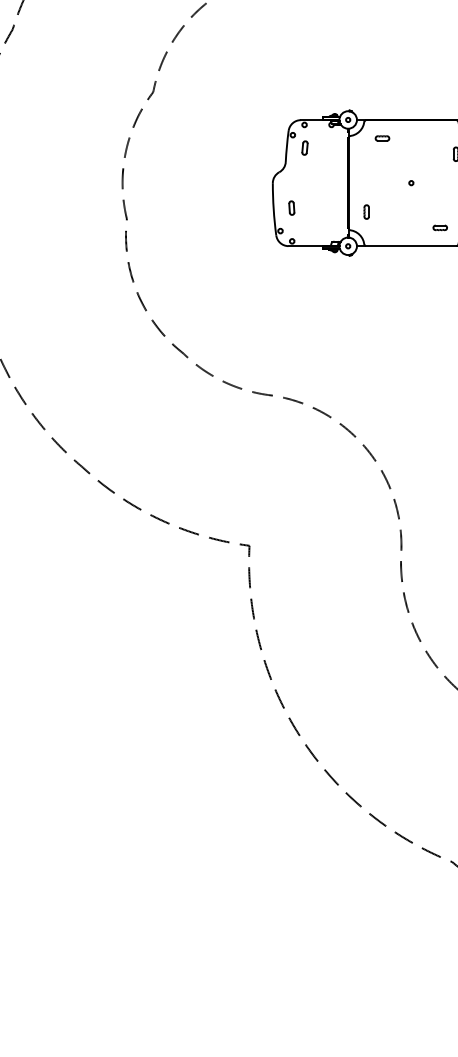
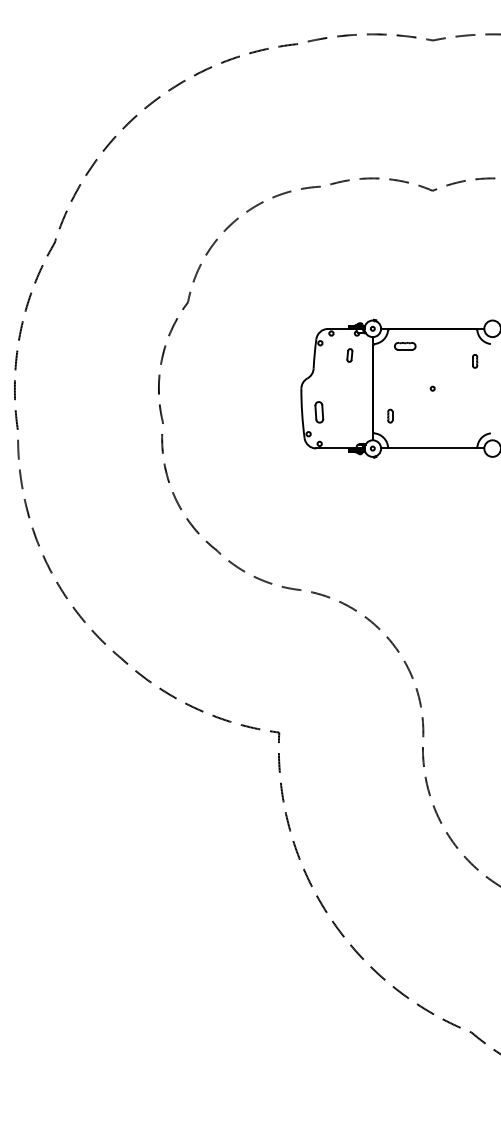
part: (382, 138) -> (405, 346), size x1.6
part: (304, 148) -> (349, 355), moved
part: (291, 208) -> (319, 412), size x1.6
part: (439, 228) -> (459, 431), removed

